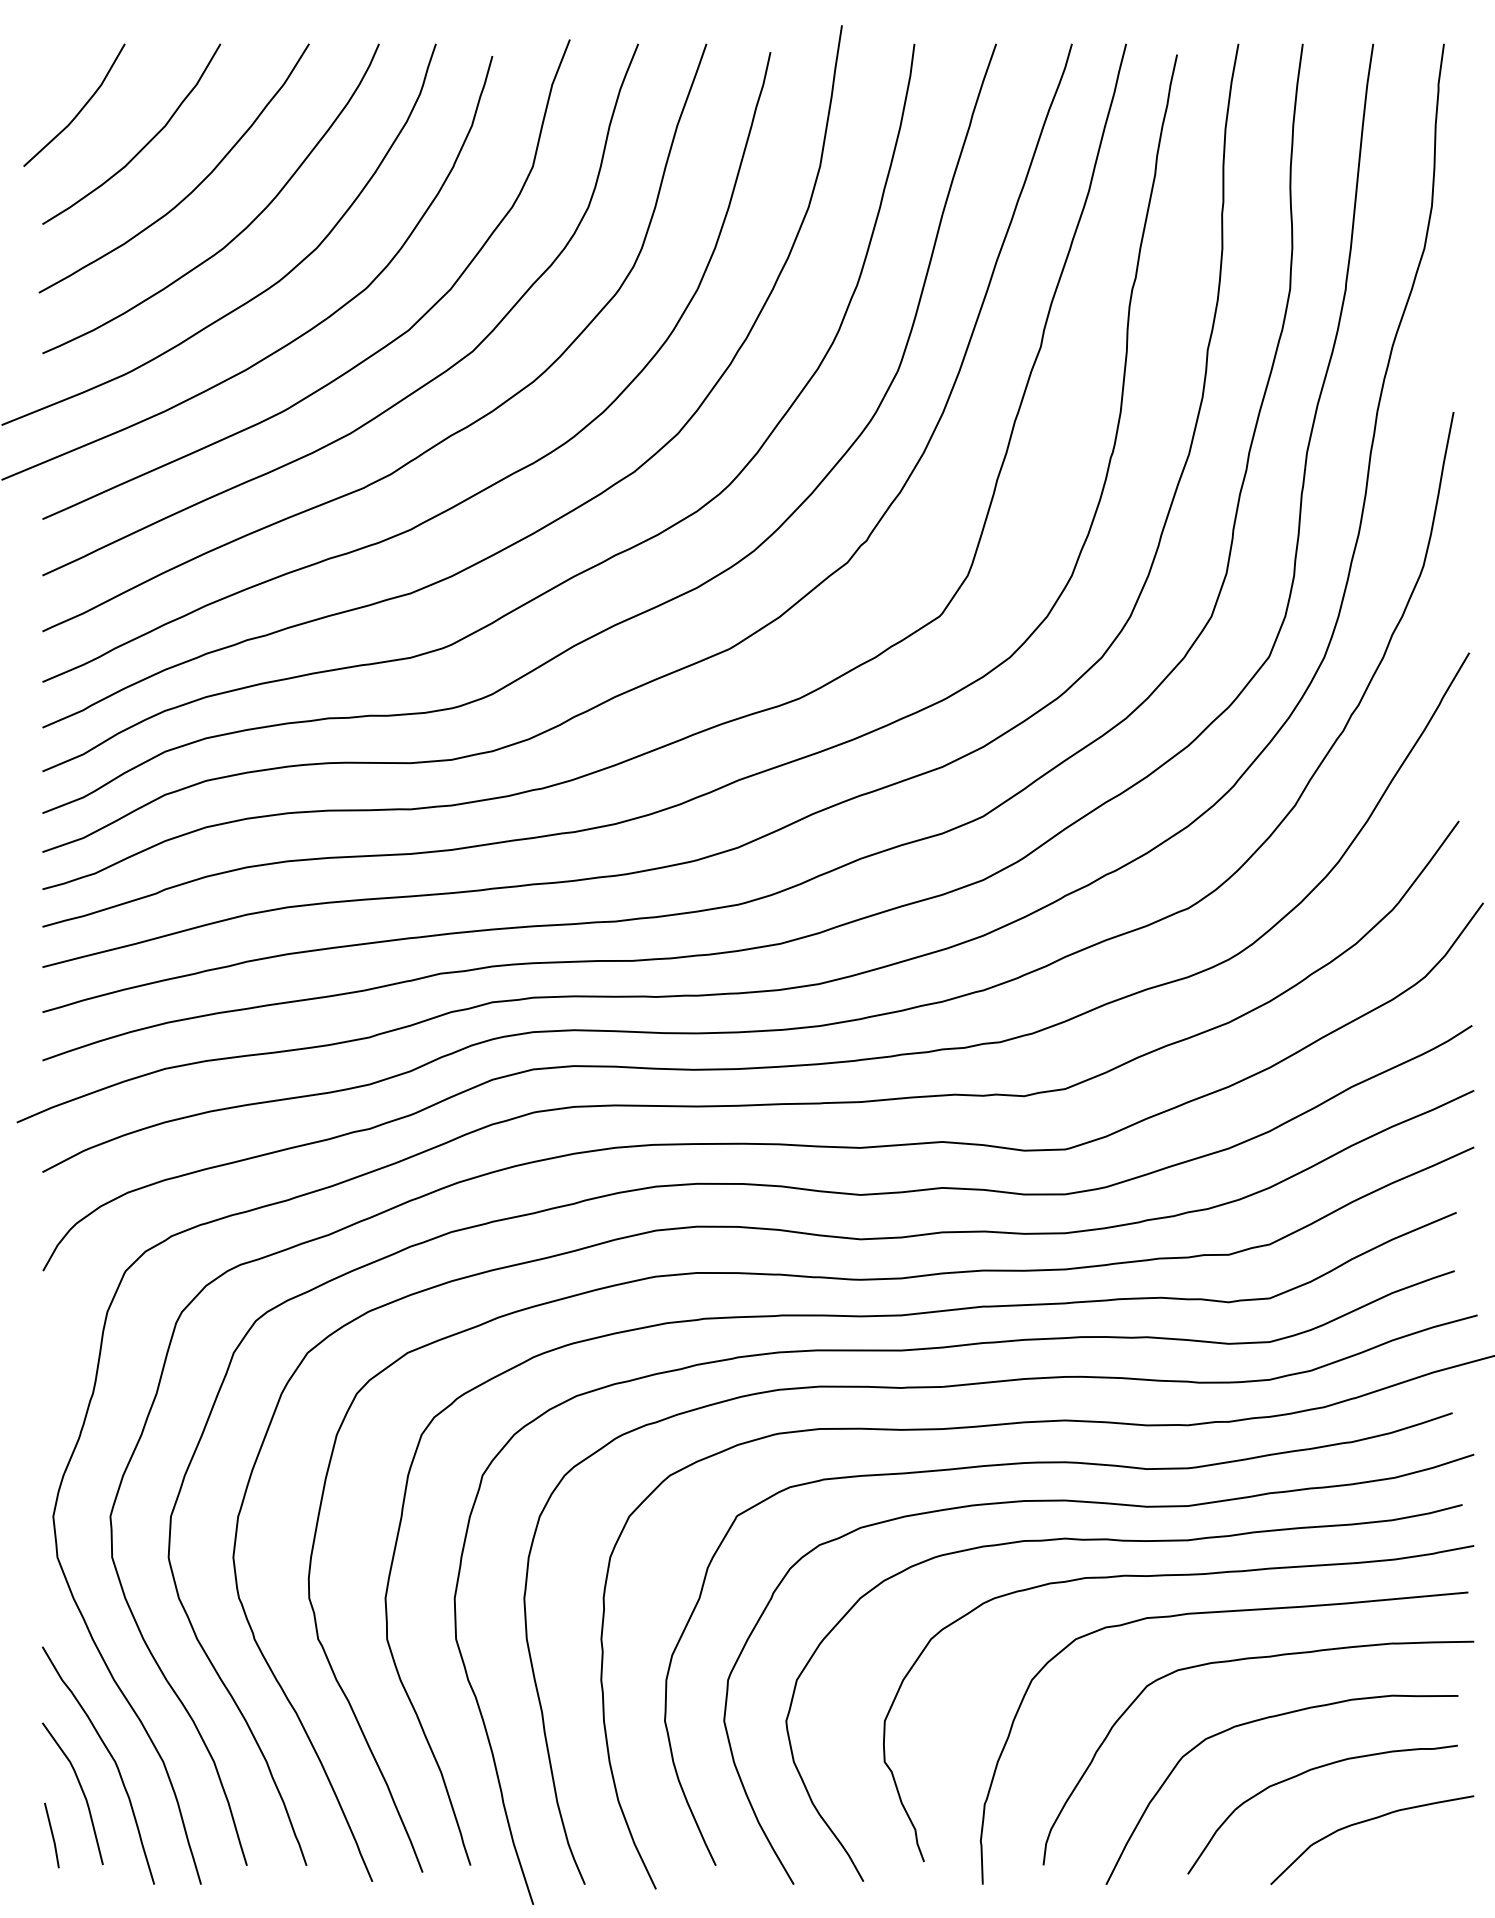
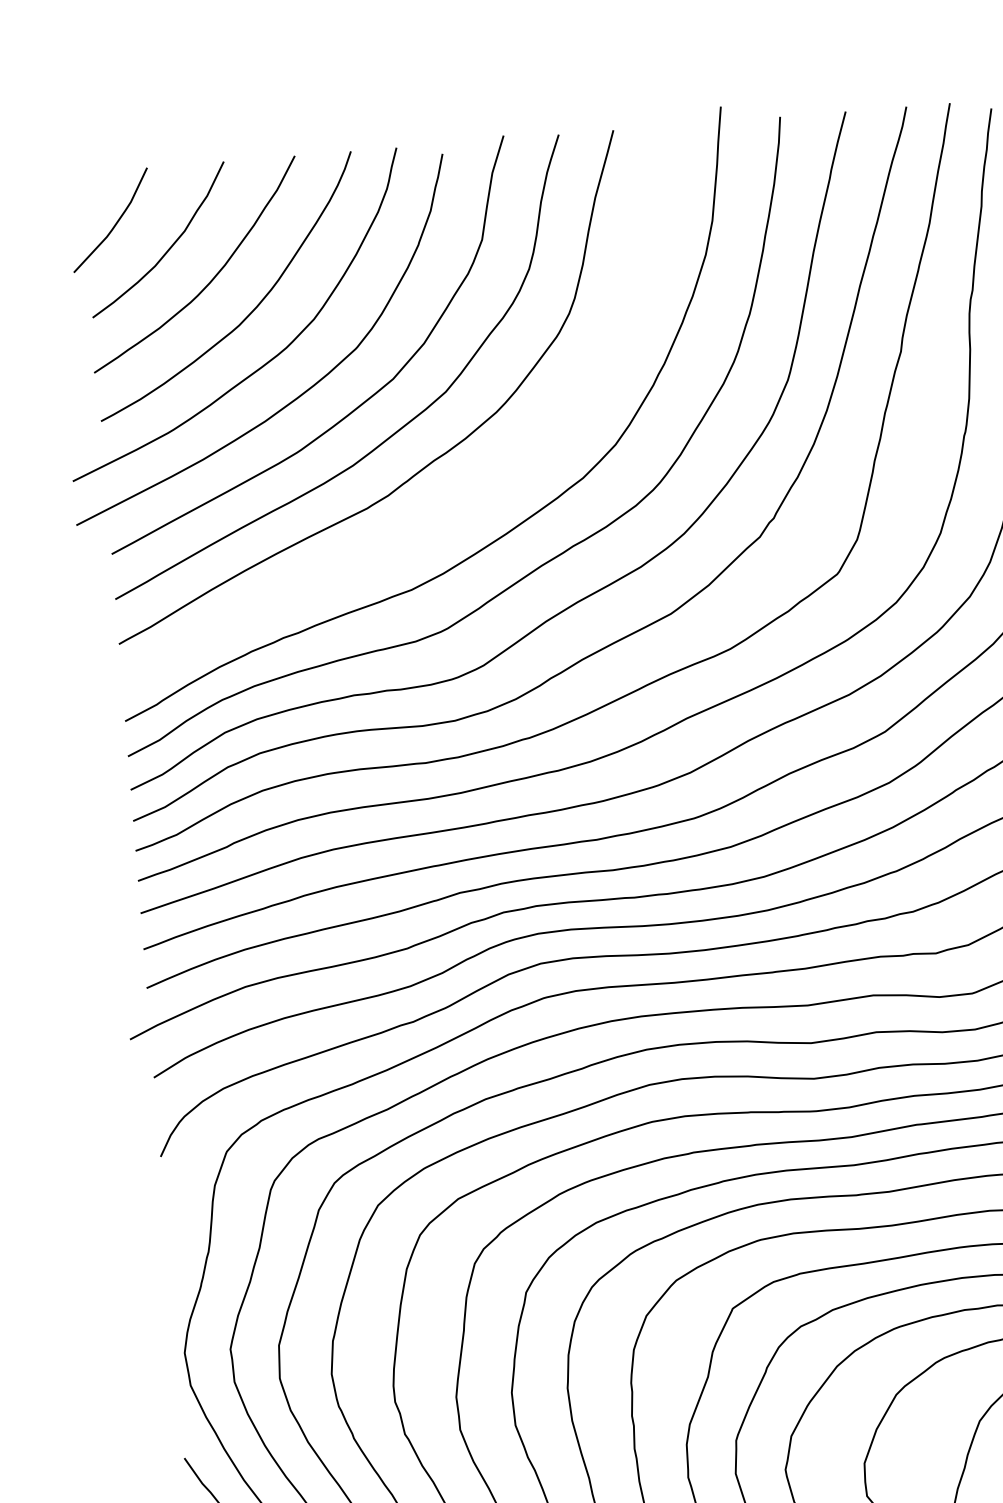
curve: (480, 490) -> (461, 502), removed

